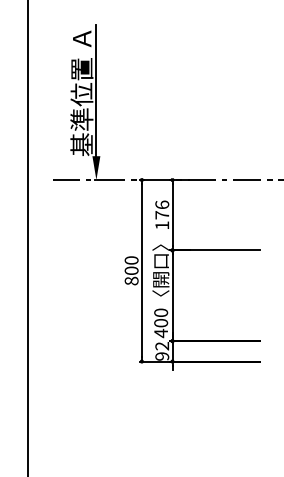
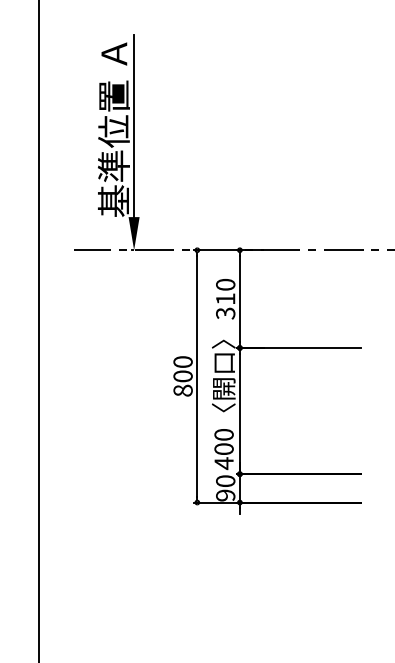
text: (162, 214) -> (225, 298), 176 -> 310
text: (162, 346) -> (225, 481), 92 -> 90

